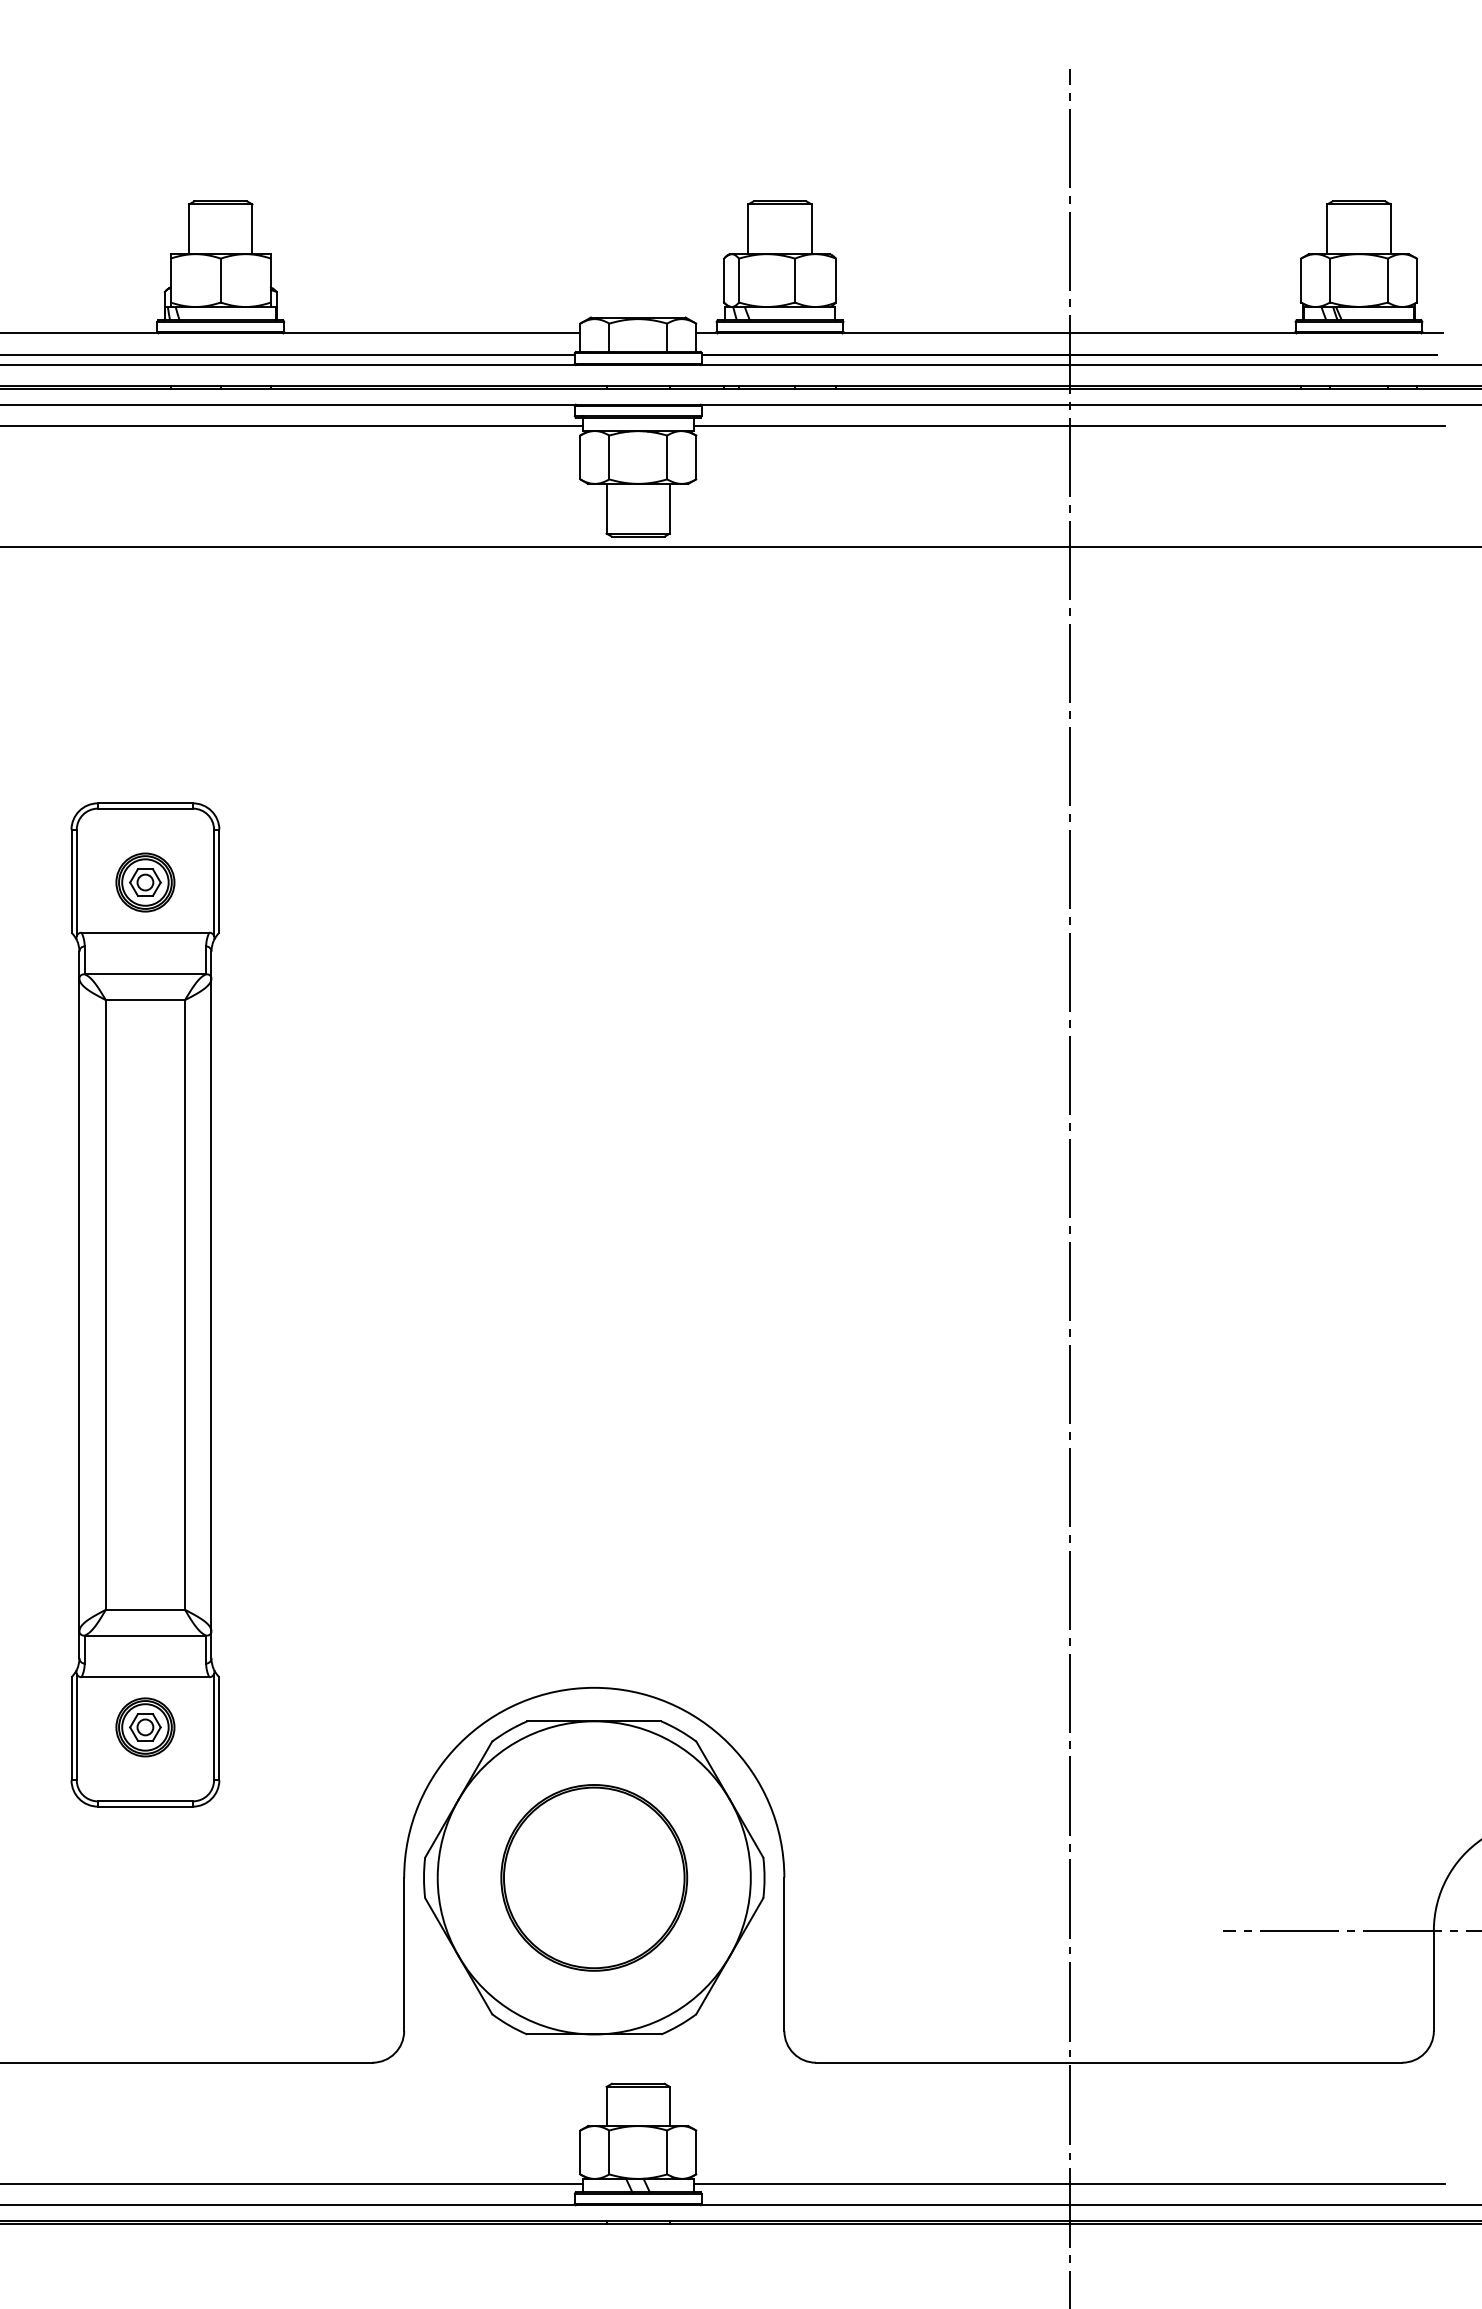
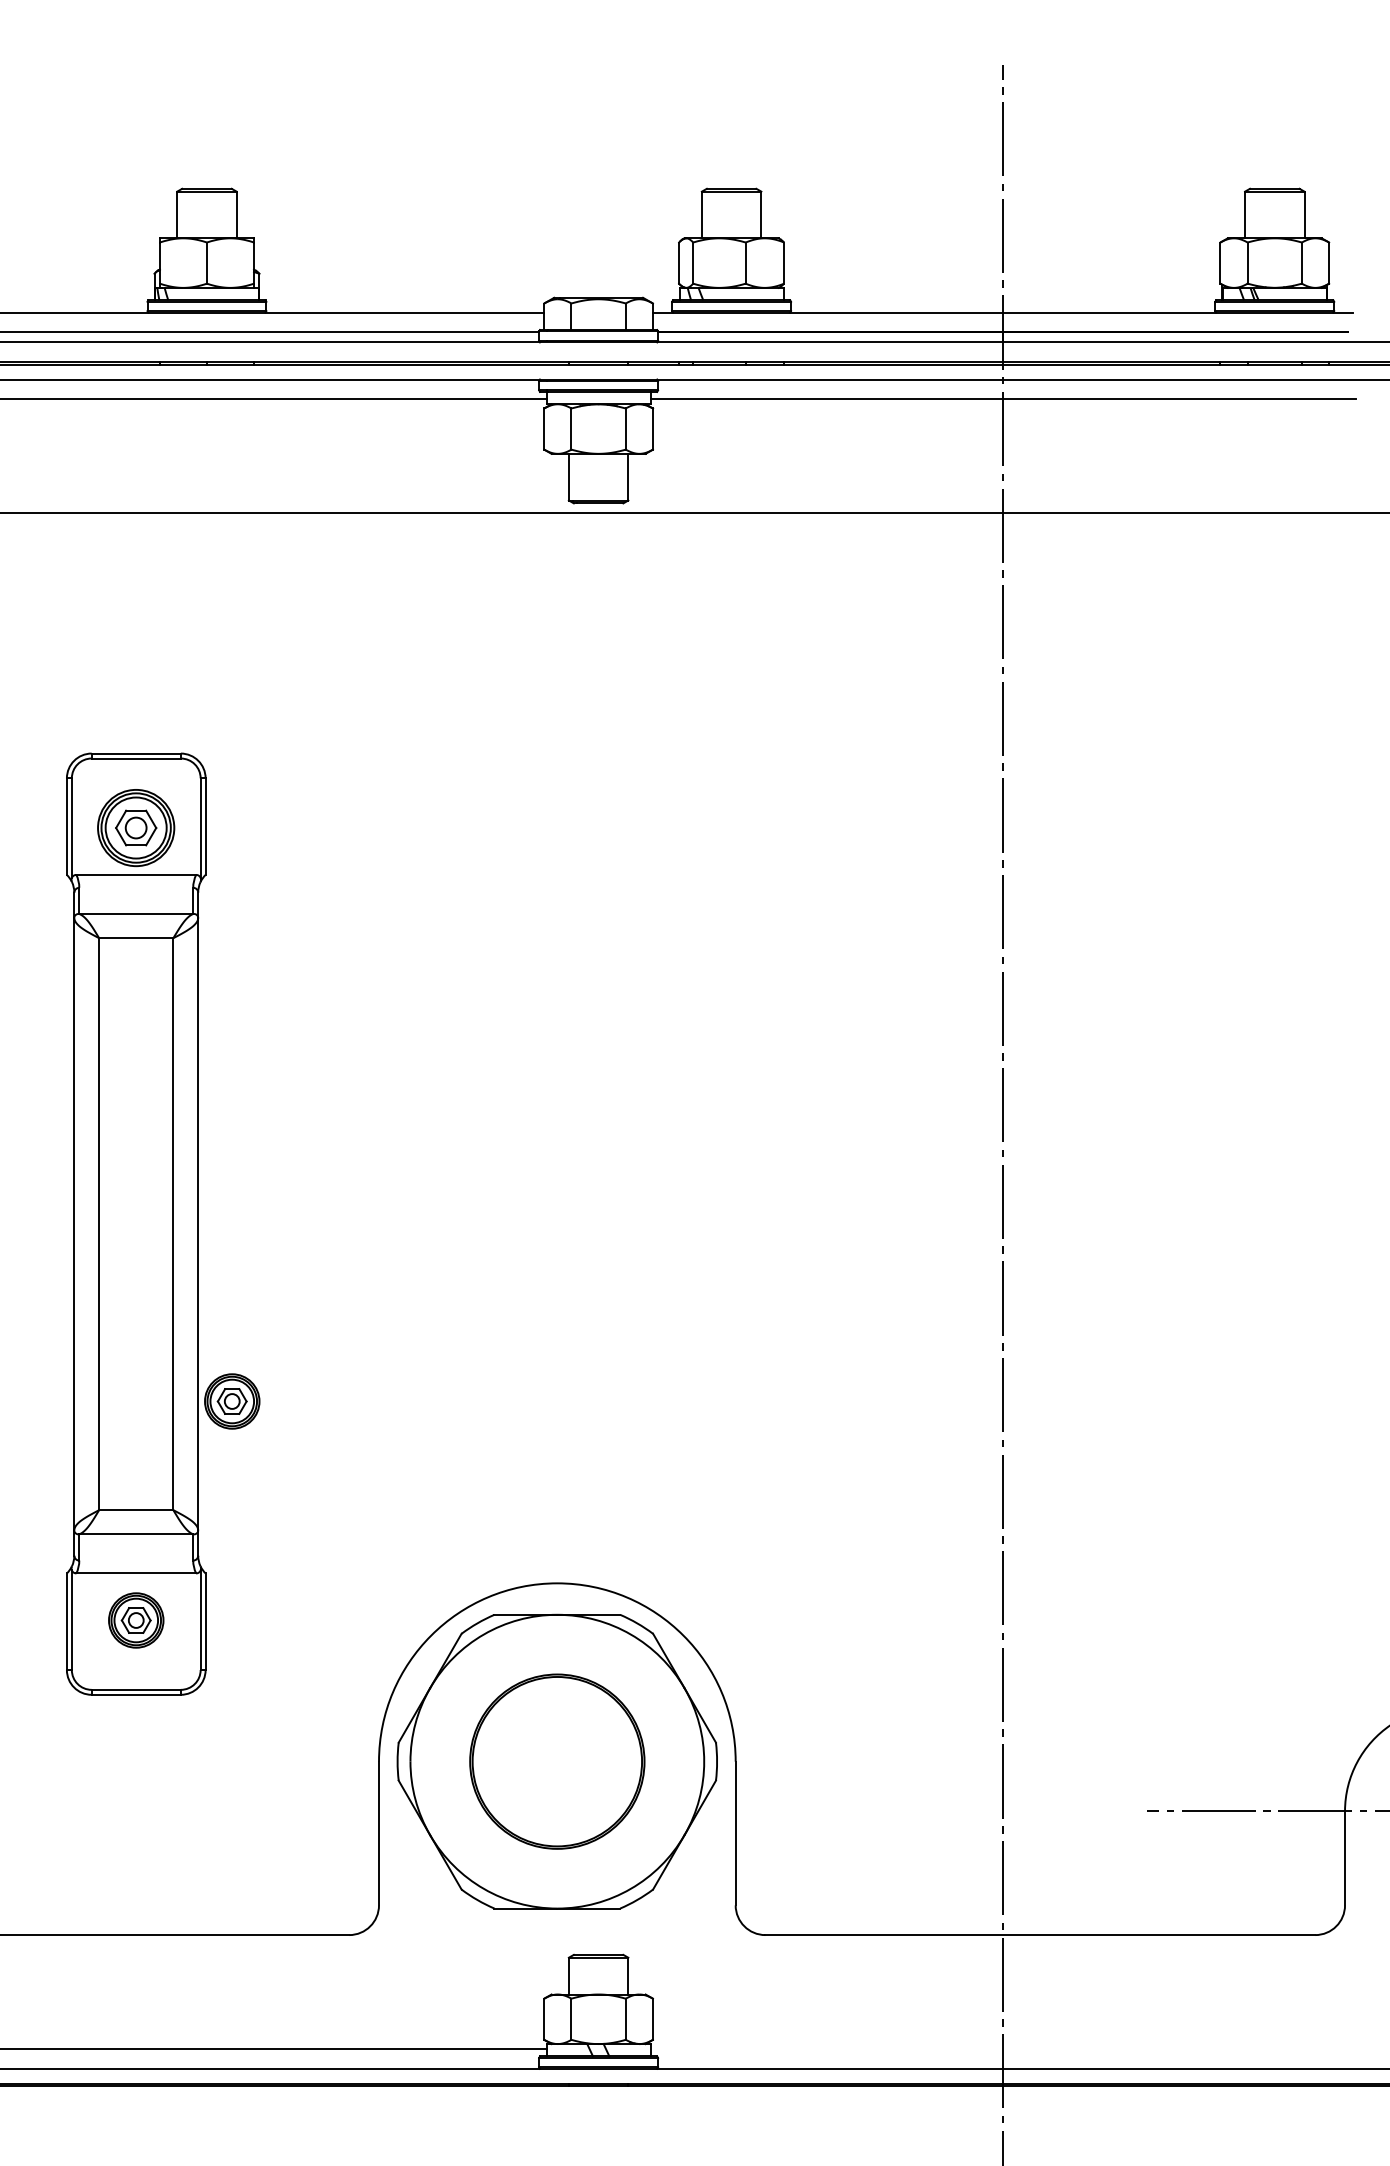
part: (145, 882) -> (136, 827), size x1.4
part: (248, 1493) -> (232, 1401), added
line: (1068, 2184) -> (1002, 2049), removed

